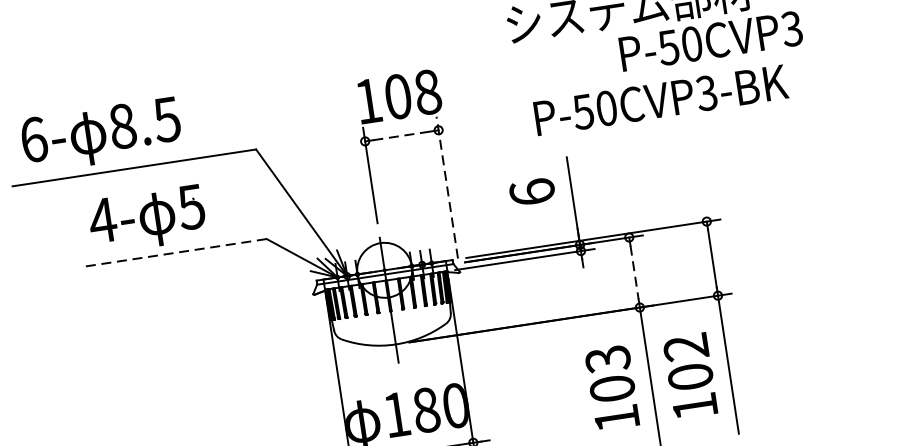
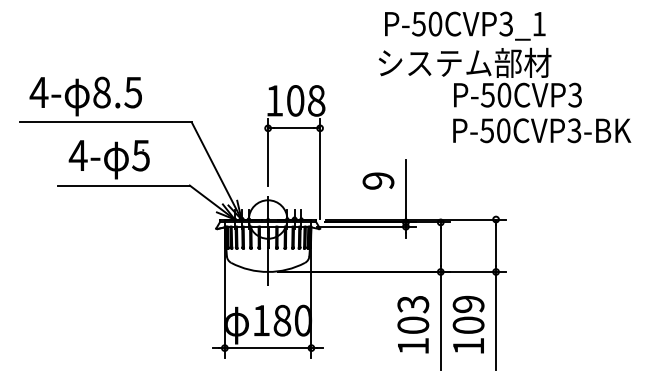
text: (661, 99) -> (542, 130), moved
line: (402, 136) -> (294, 128), dashed -> solid
text: (33, 139) -> (38, 92), 6- -> 4-
line: (447, 187) -> (320, 168), dashed -> solid
text: (532, 191) -> (378, 180), 6 -> 9
line: (173, 253) -> (123, 185), dashed -> solid
line: (634, 273) -> (440, 247), dashed -> solid
text: (686, 347) -> (468, 304), 102 -> 109

